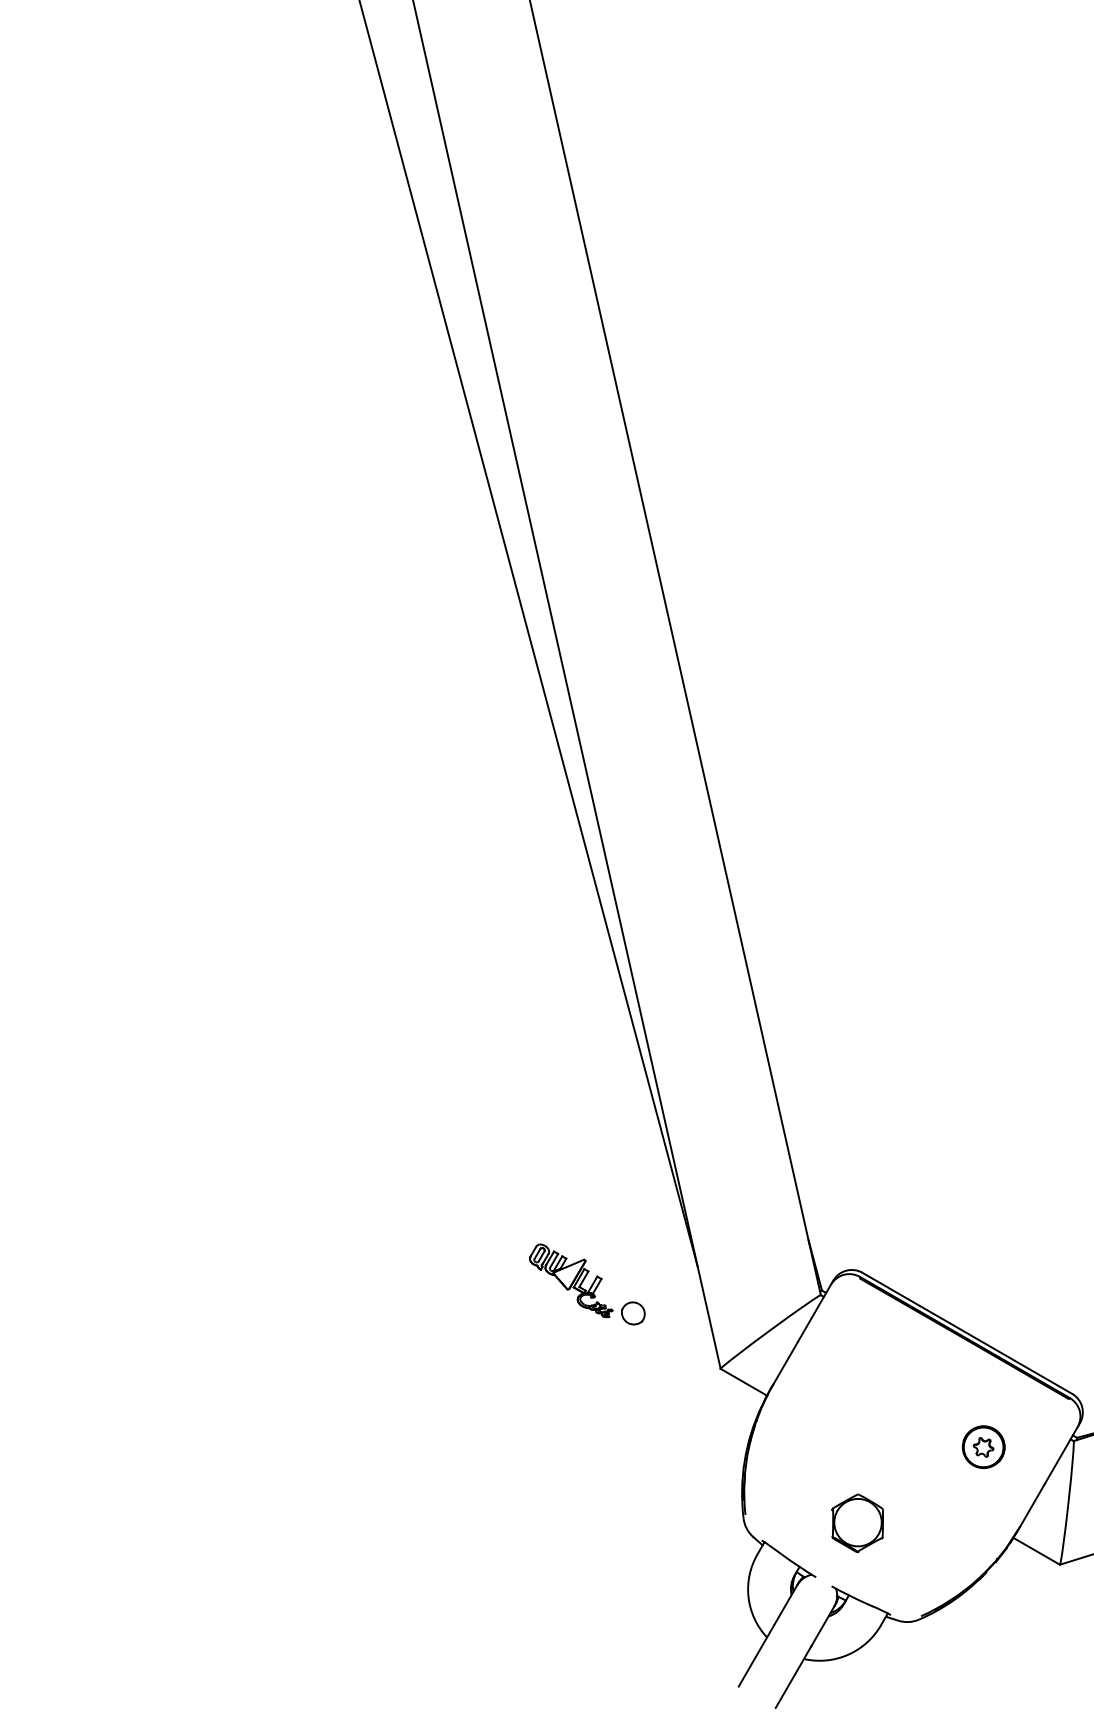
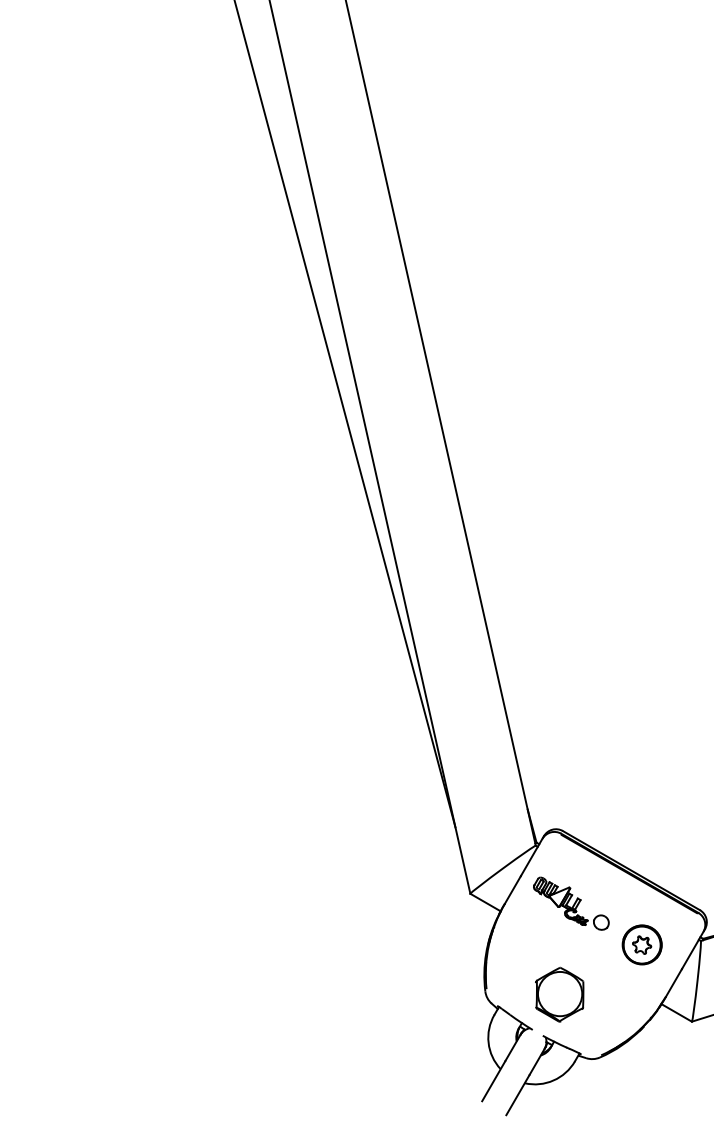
part: (587, 1284) -> (571, 903), moved
part: (982, 1446) -> (641, 944), size x1.43
part: (857, 1523) -> (559, 994), size x1.43

